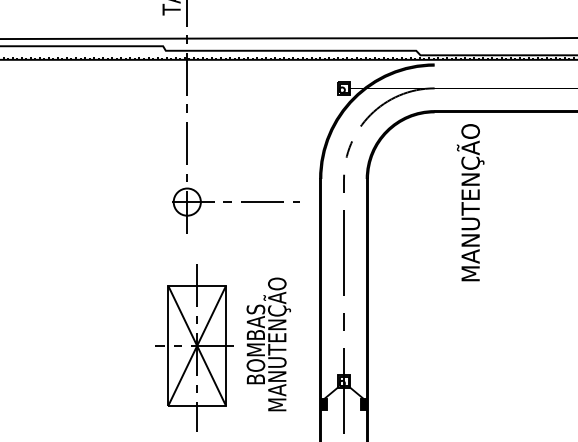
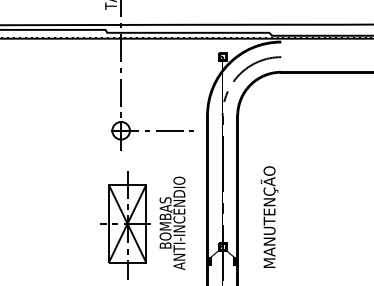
text: (470, 201) -> (269, 216), moved
text: (277, 343) -> (179, 222), MANUTENÇÃO -> ANTI-INCÊNDIO

